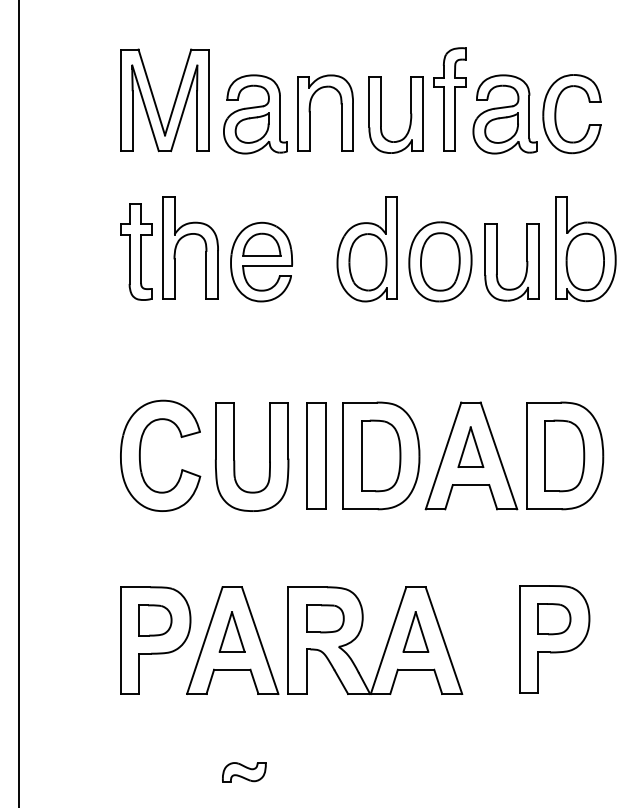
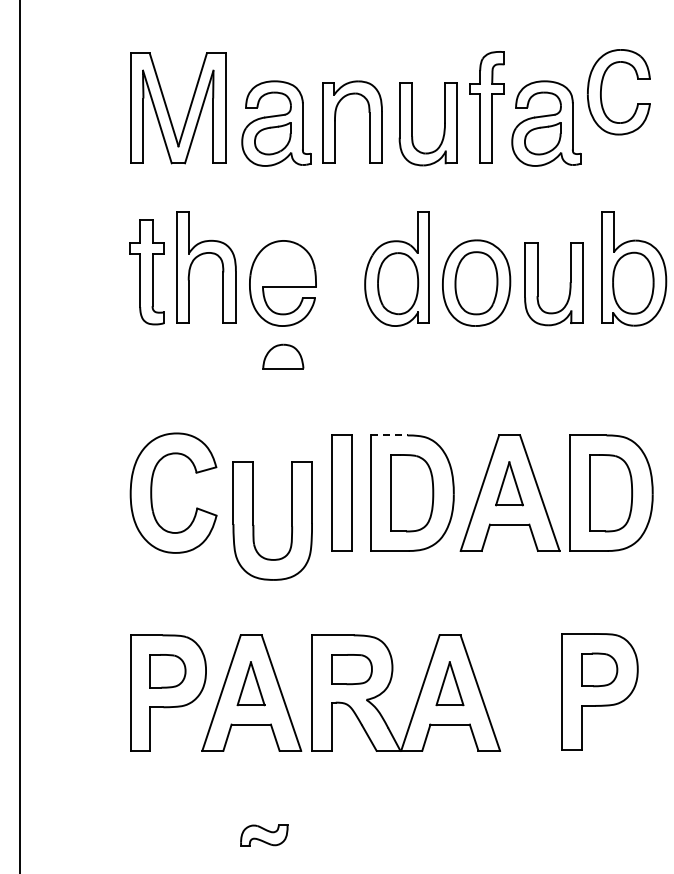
part: (556, 109) -> (602, 87), moved
part: (262, 244) -> (283, 356), moved
line: (360, 402) -> (389, 435), solid -> dashed
part: (235, 460) -> (254, 525), moved

